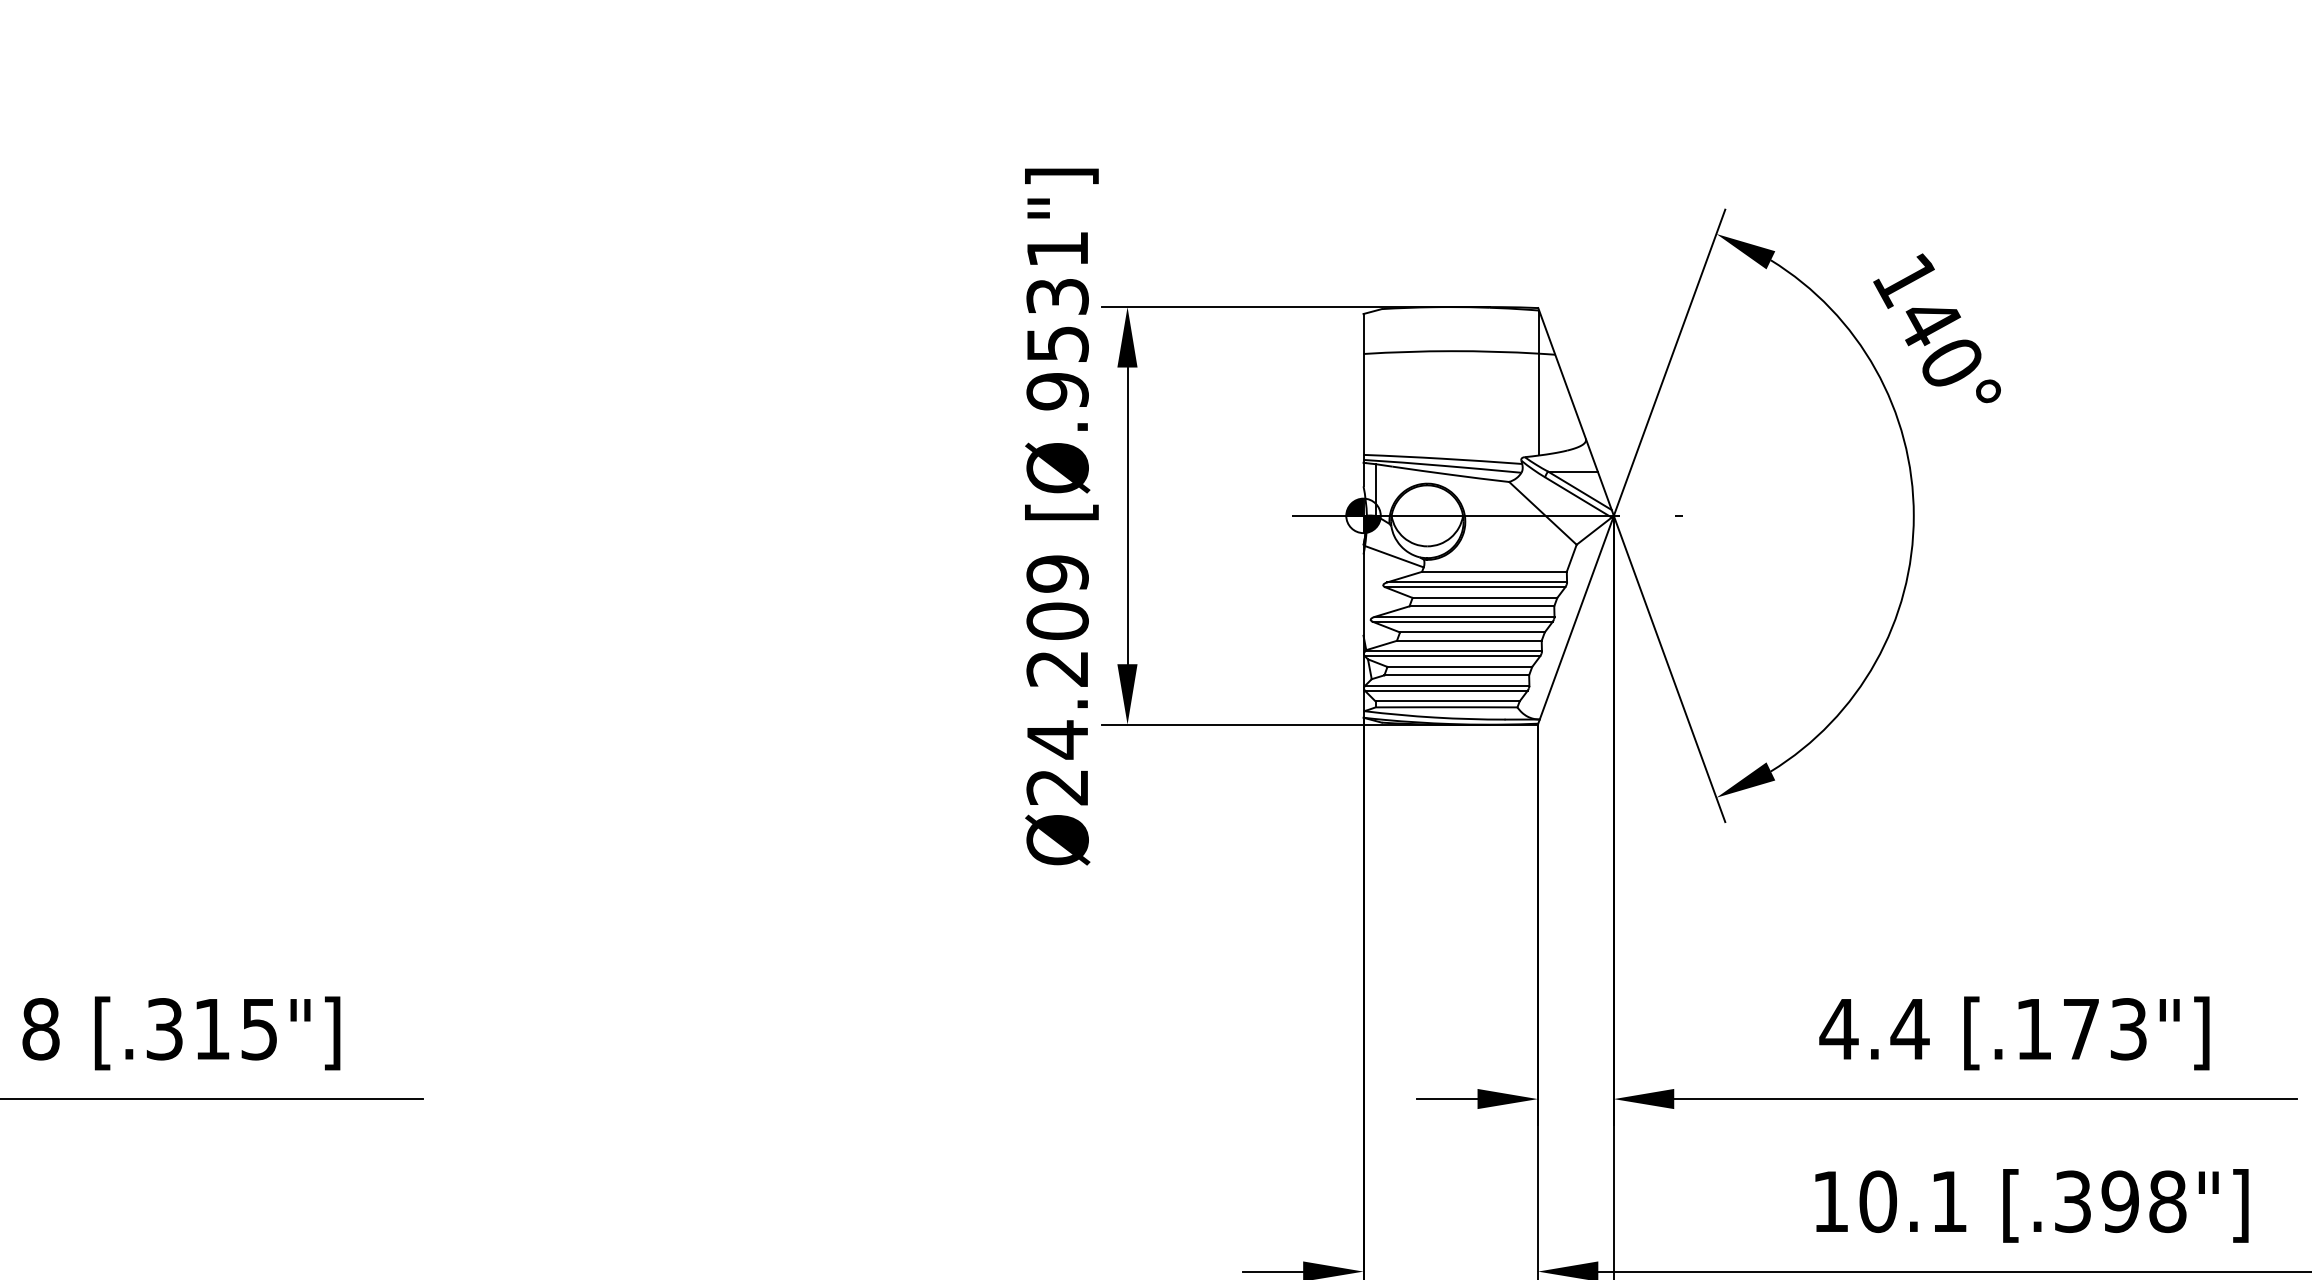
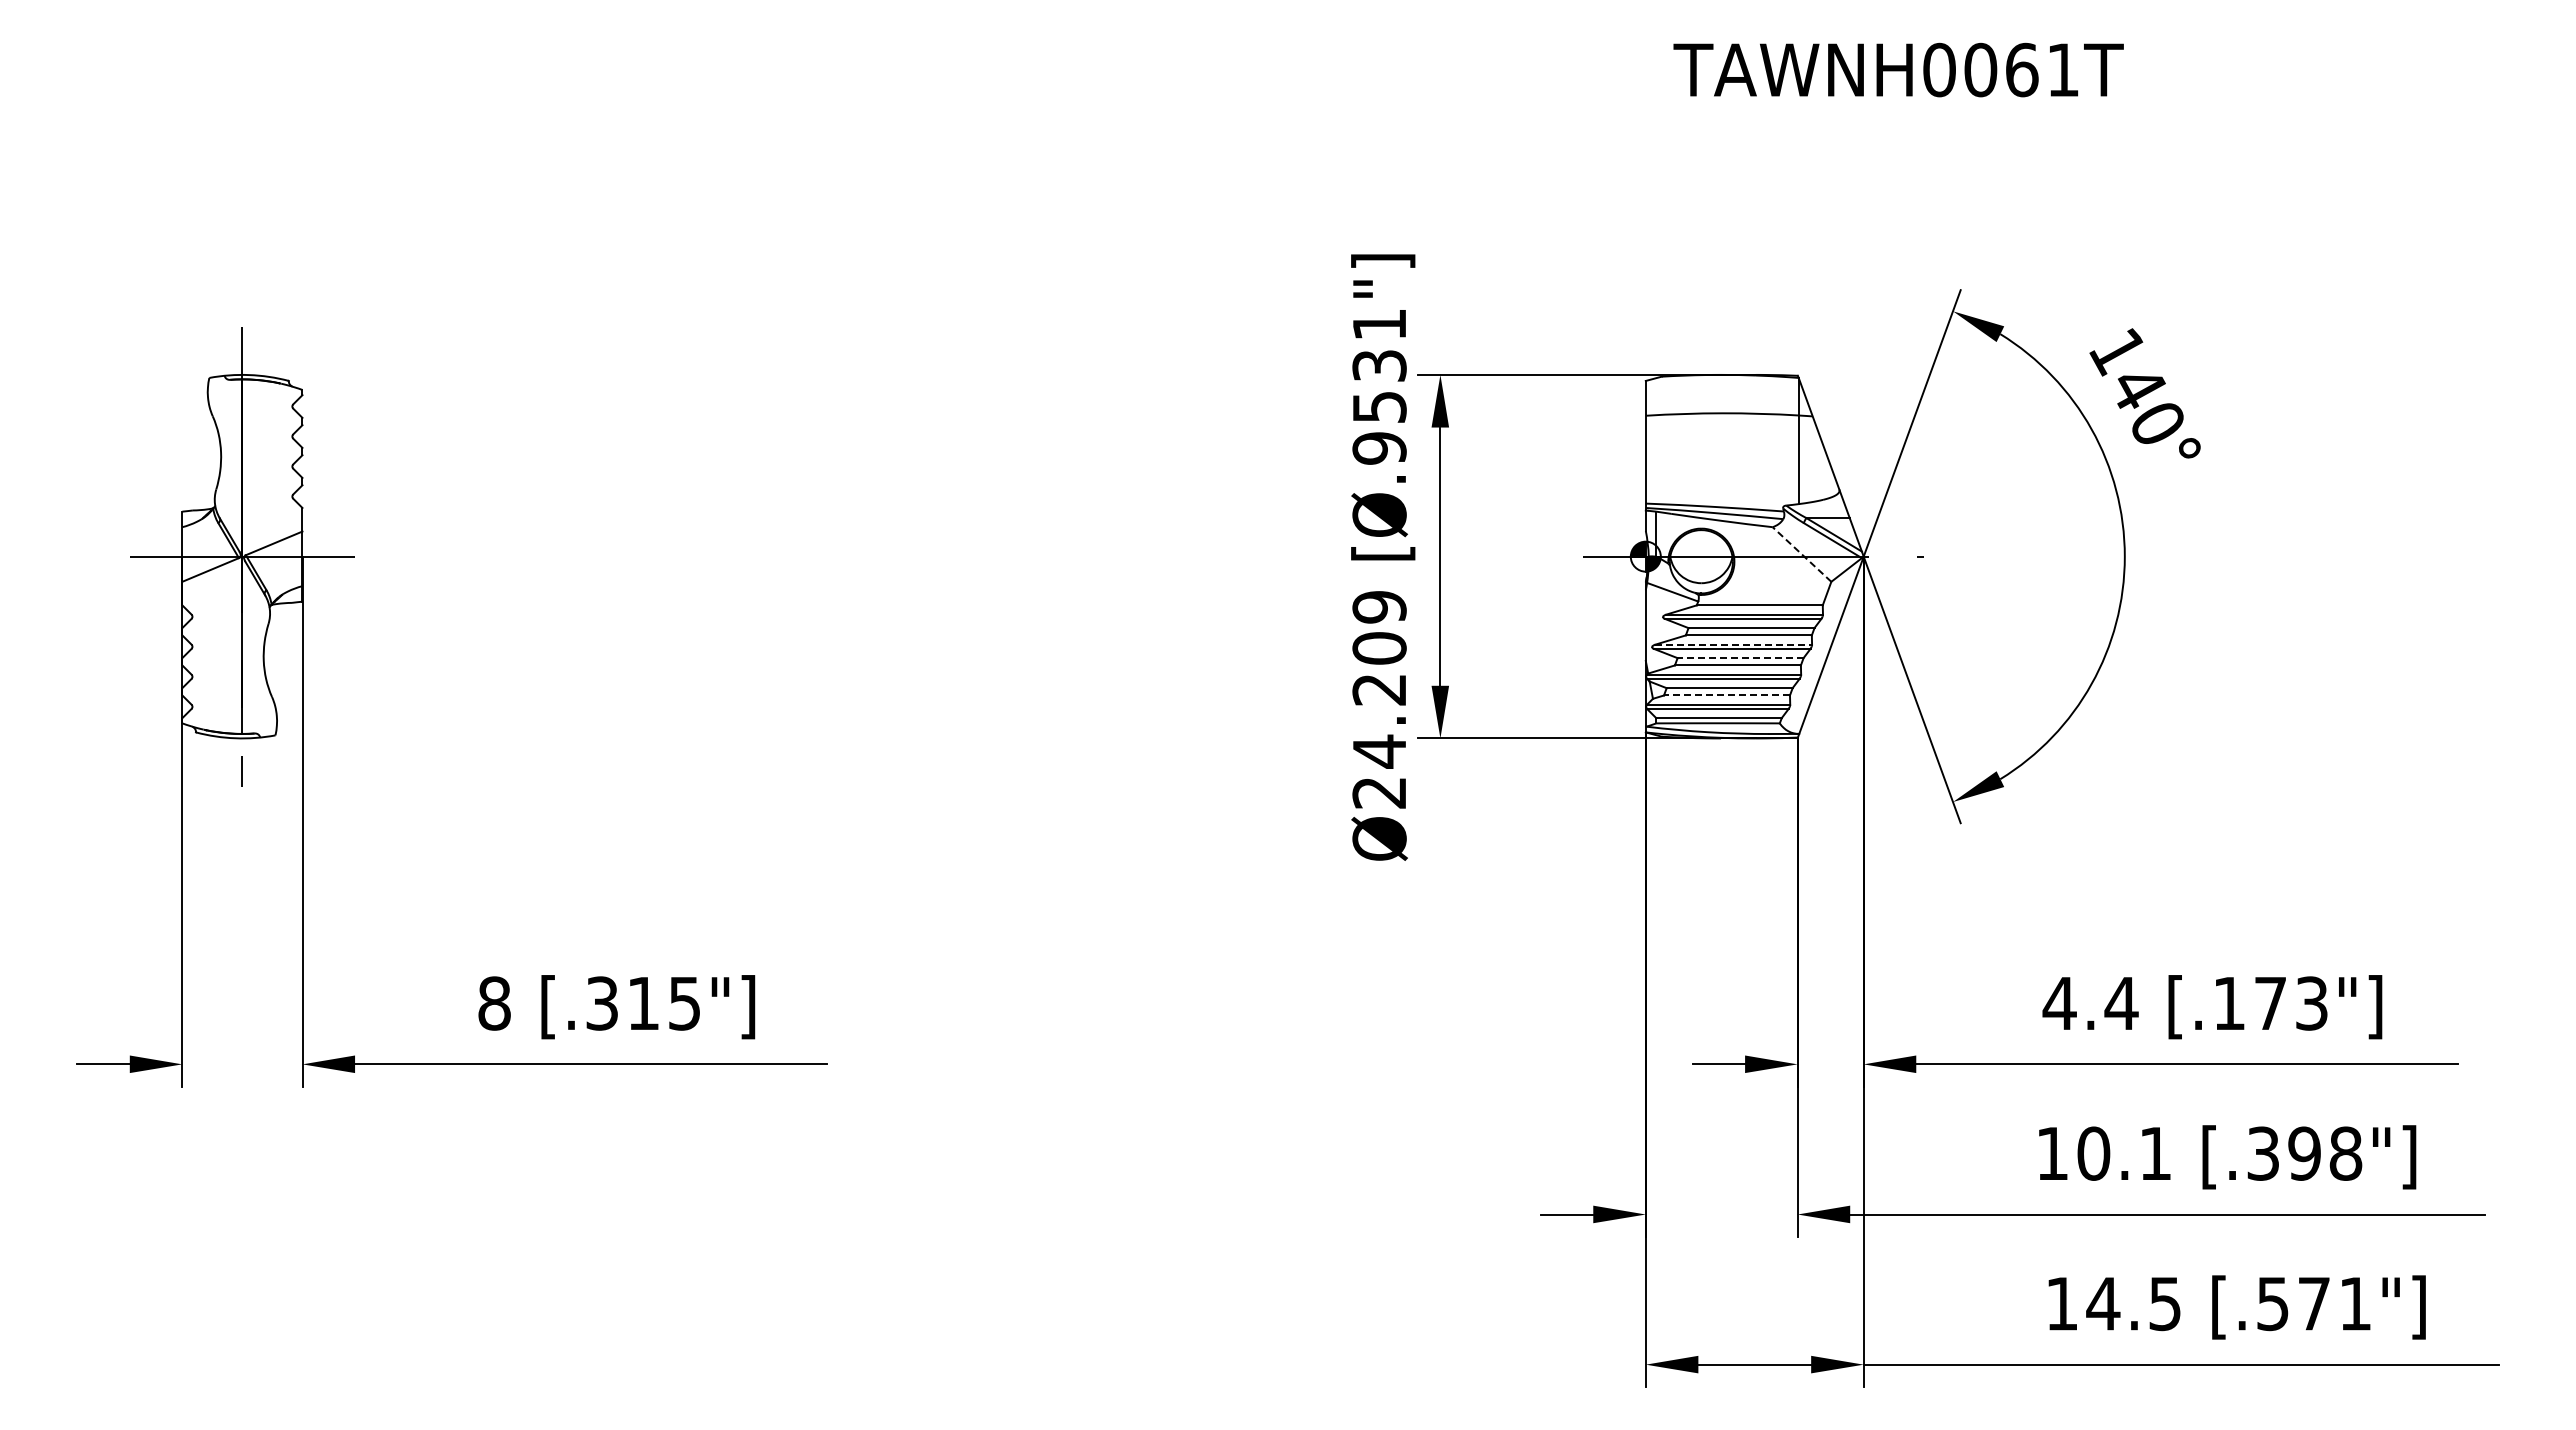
line: (1542, 513) -> (1801, 554), solid -> dashed
line: (1465, 616) -> (1734, 644), solid -> dashed
line: (1472, 632) -> (1740, 658), solid -> dashed
line: (1457, 675) -> (1727, 695), solid -> dashed

